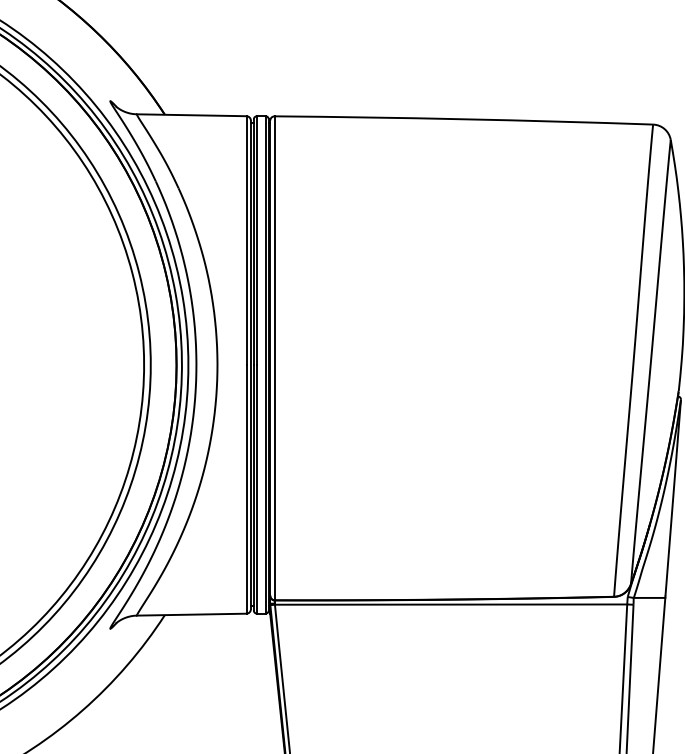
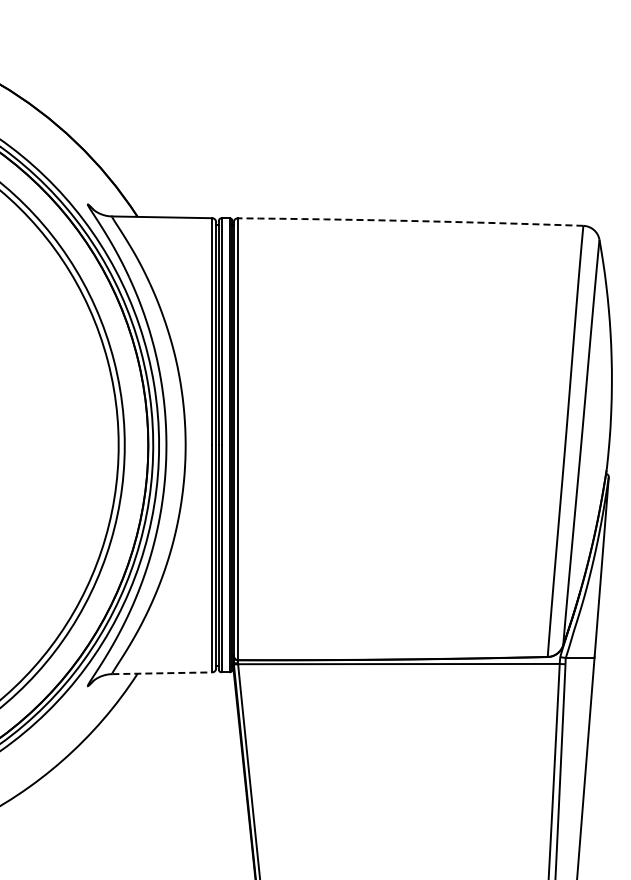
arc: (463, 118) -> (410, 220), solid -> dashed
line: (192, 614) -> (162, 673), solid -> dashed

